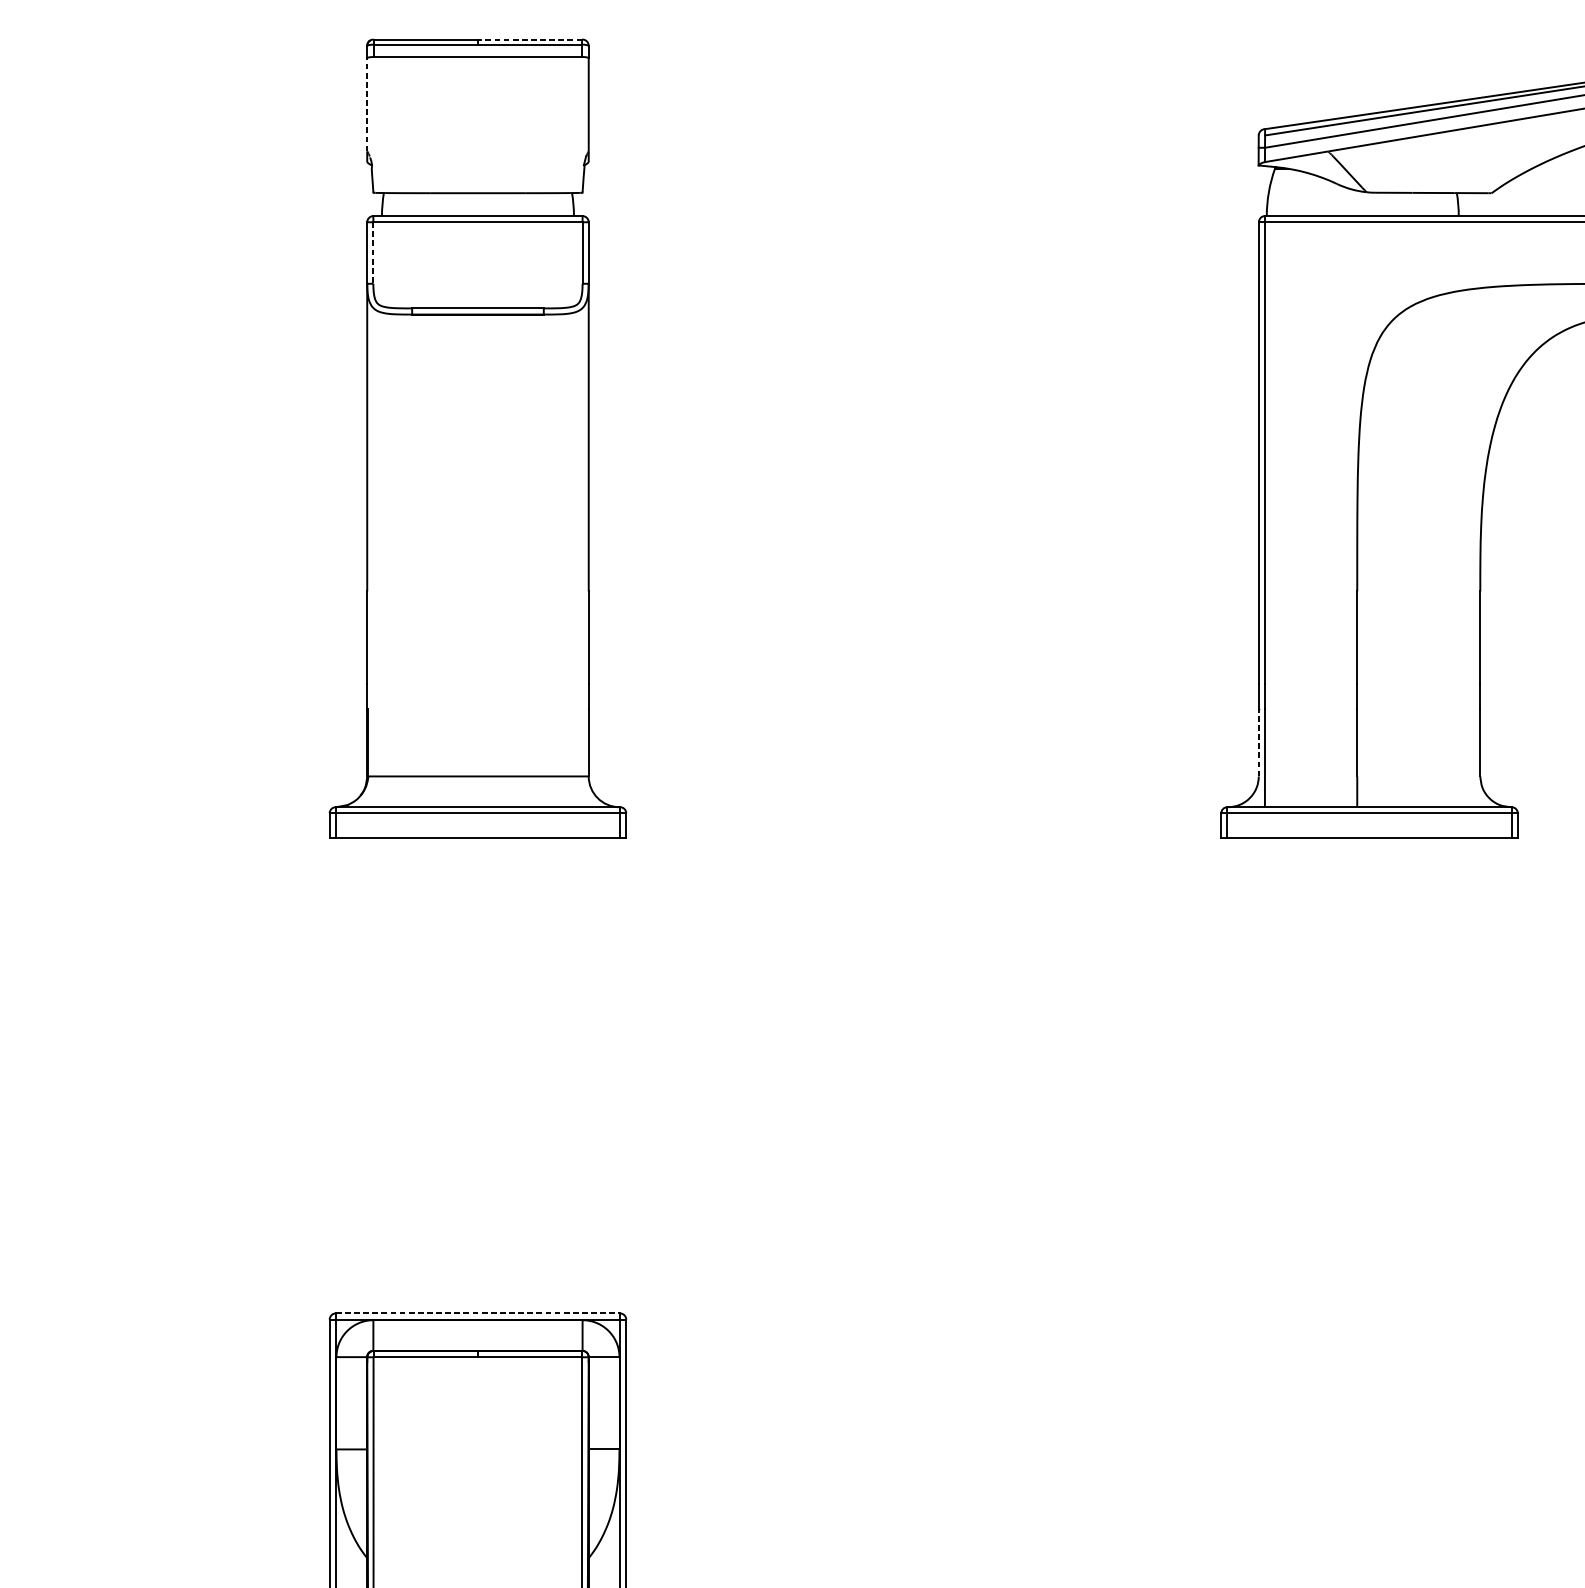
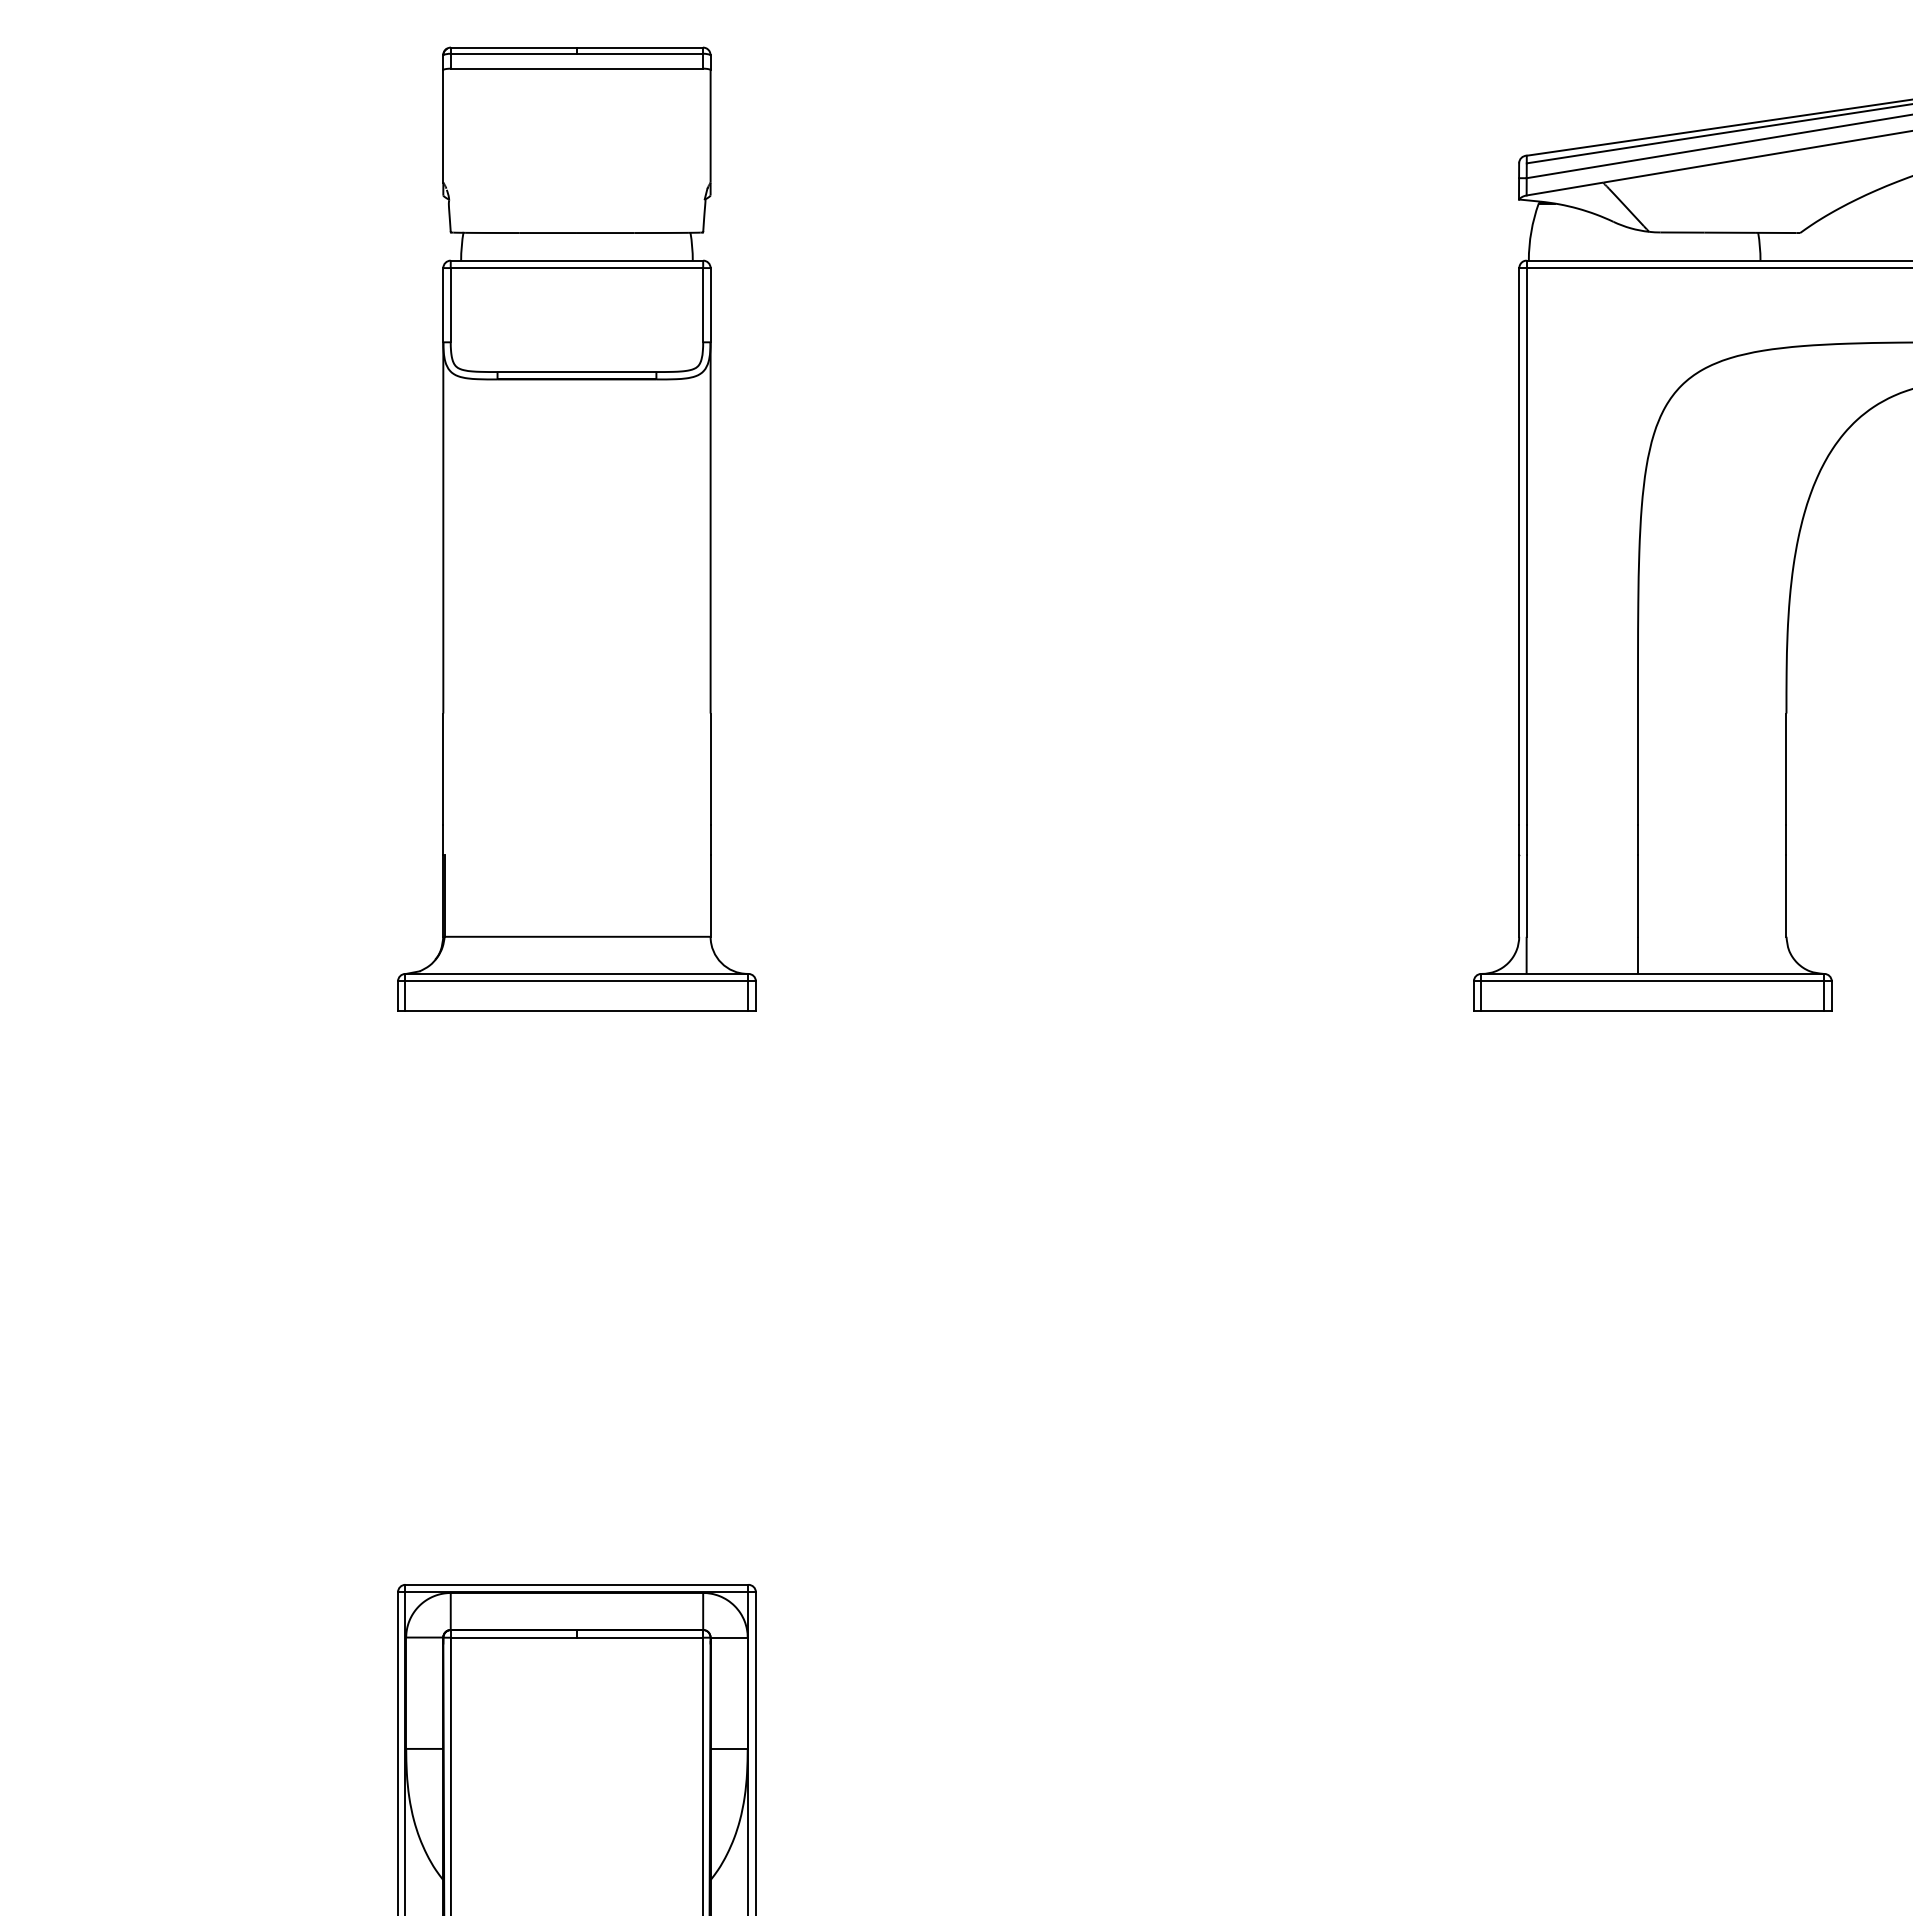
line: (529, 39) -> (639, 47), dashed -> solid
line: (367, 104) -> (443, 125), dashed -> solid
line: (373, 253) -> (450, 305), dashed -> solid
line: (1259, 742) -> (1519, 895), dashed -> solid
line: (477, 1313) -> (576, 1584), dashed -> solid

